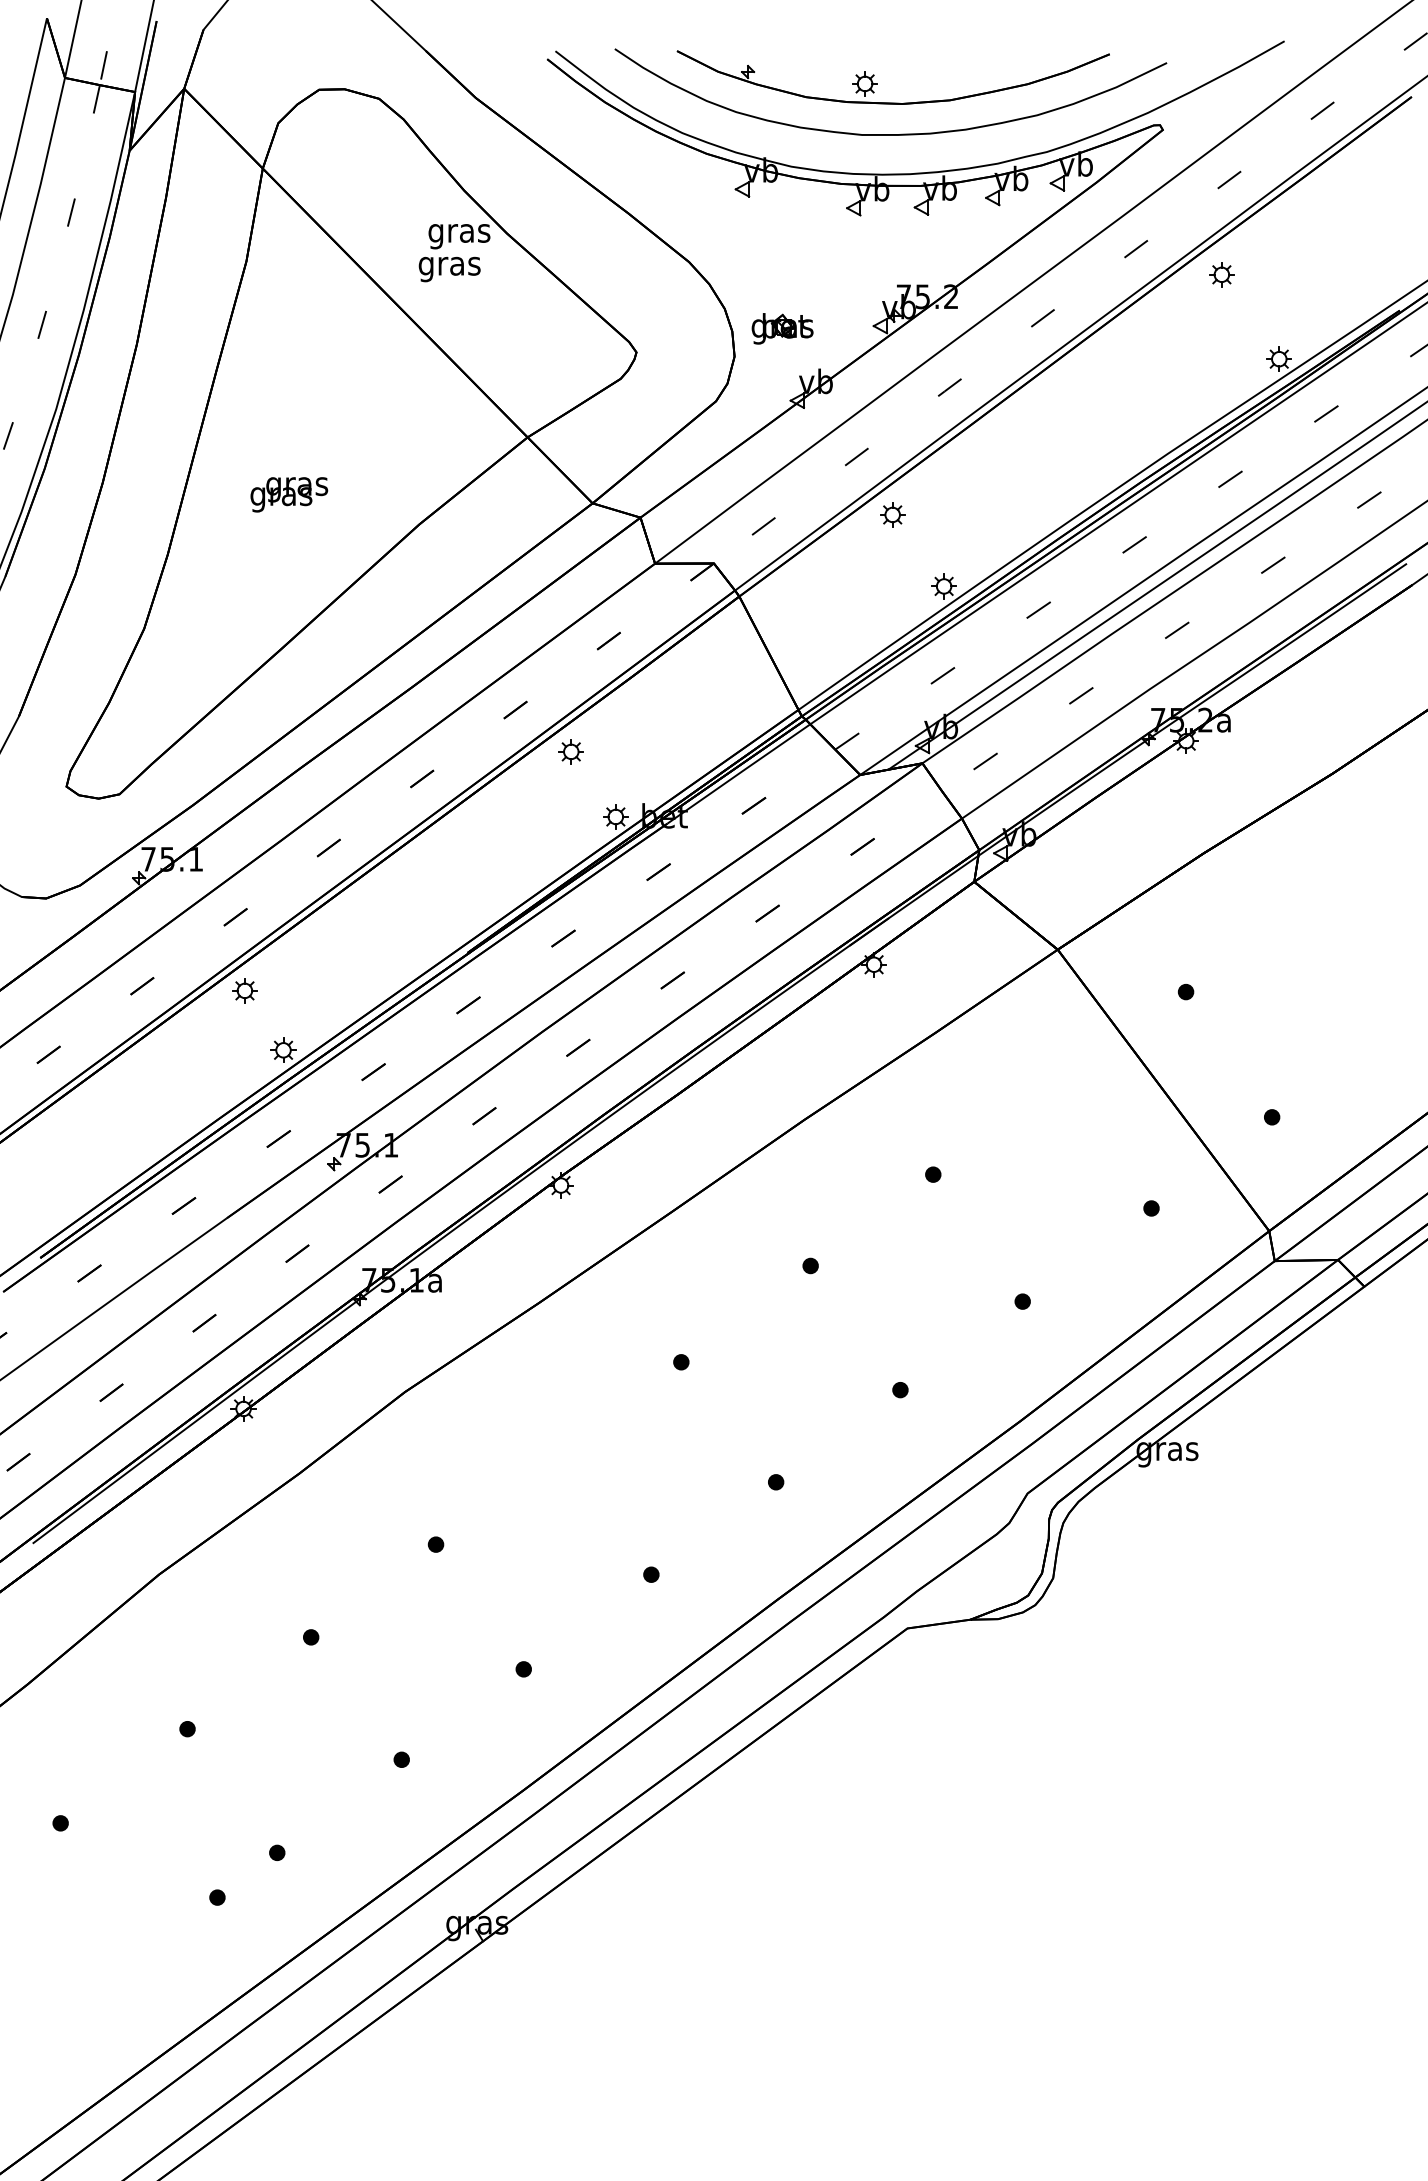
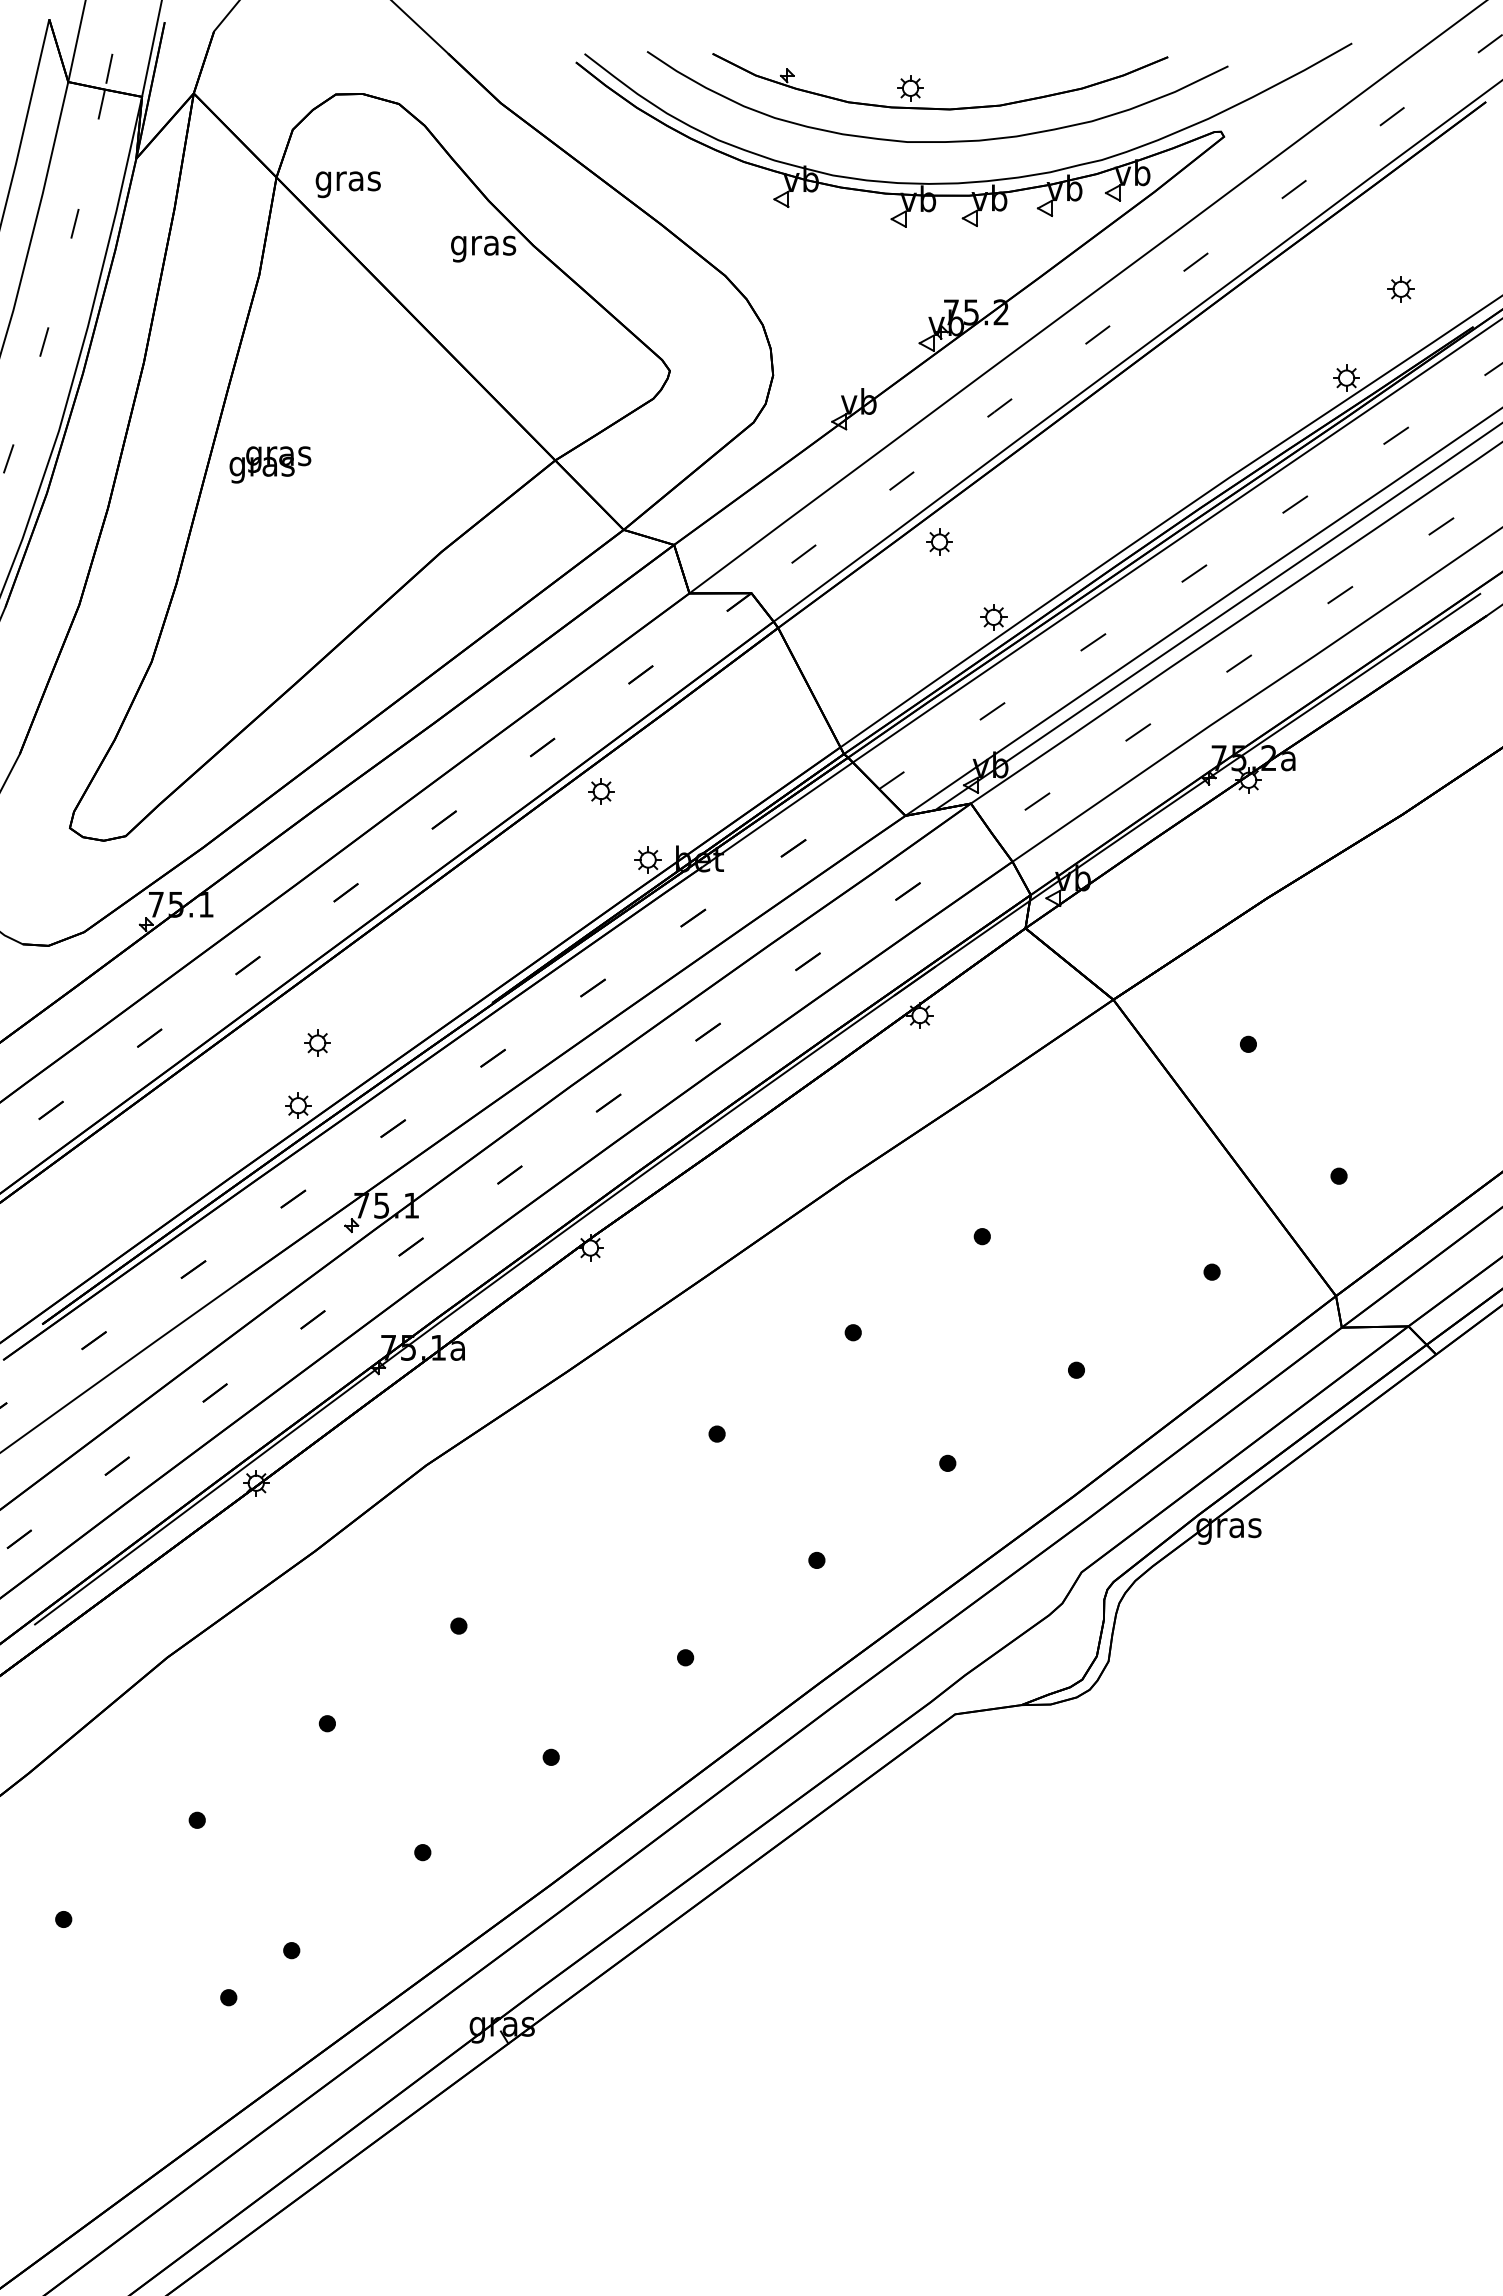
text: (448, 269) -> (347, 184), moved
part: (1221, 275) -> (1400, 289), moved
part: (782, 328) -> (823, 345), removed
text: (289, 494) -> (270, 464), moved
part: (244, 990) -> (317, 1042), moved

